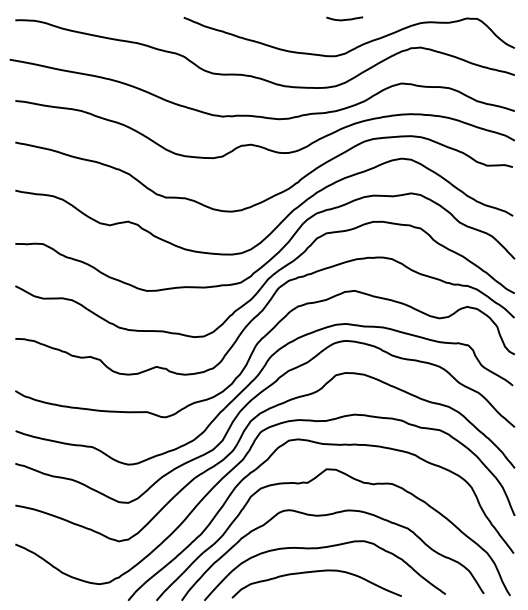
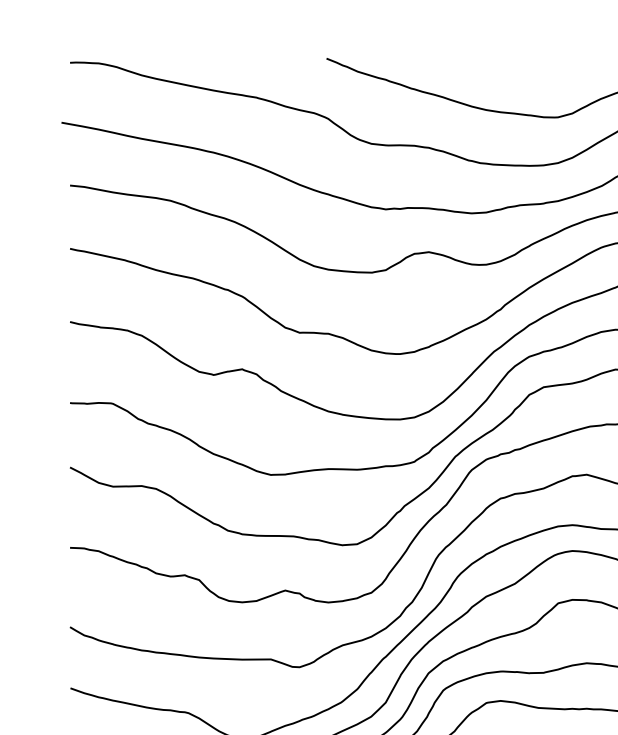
curve: (344, 19) -> (571, 61), removed

